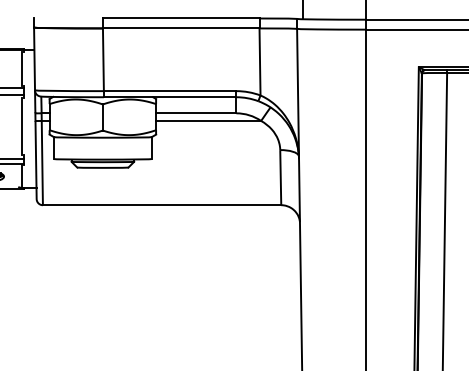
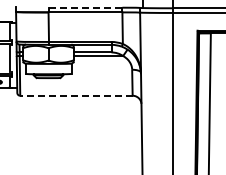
line: (181, 18) -> (85, 7), solid -> dashed
line: (160, 204) -> (75, 95), solid -> dashed

